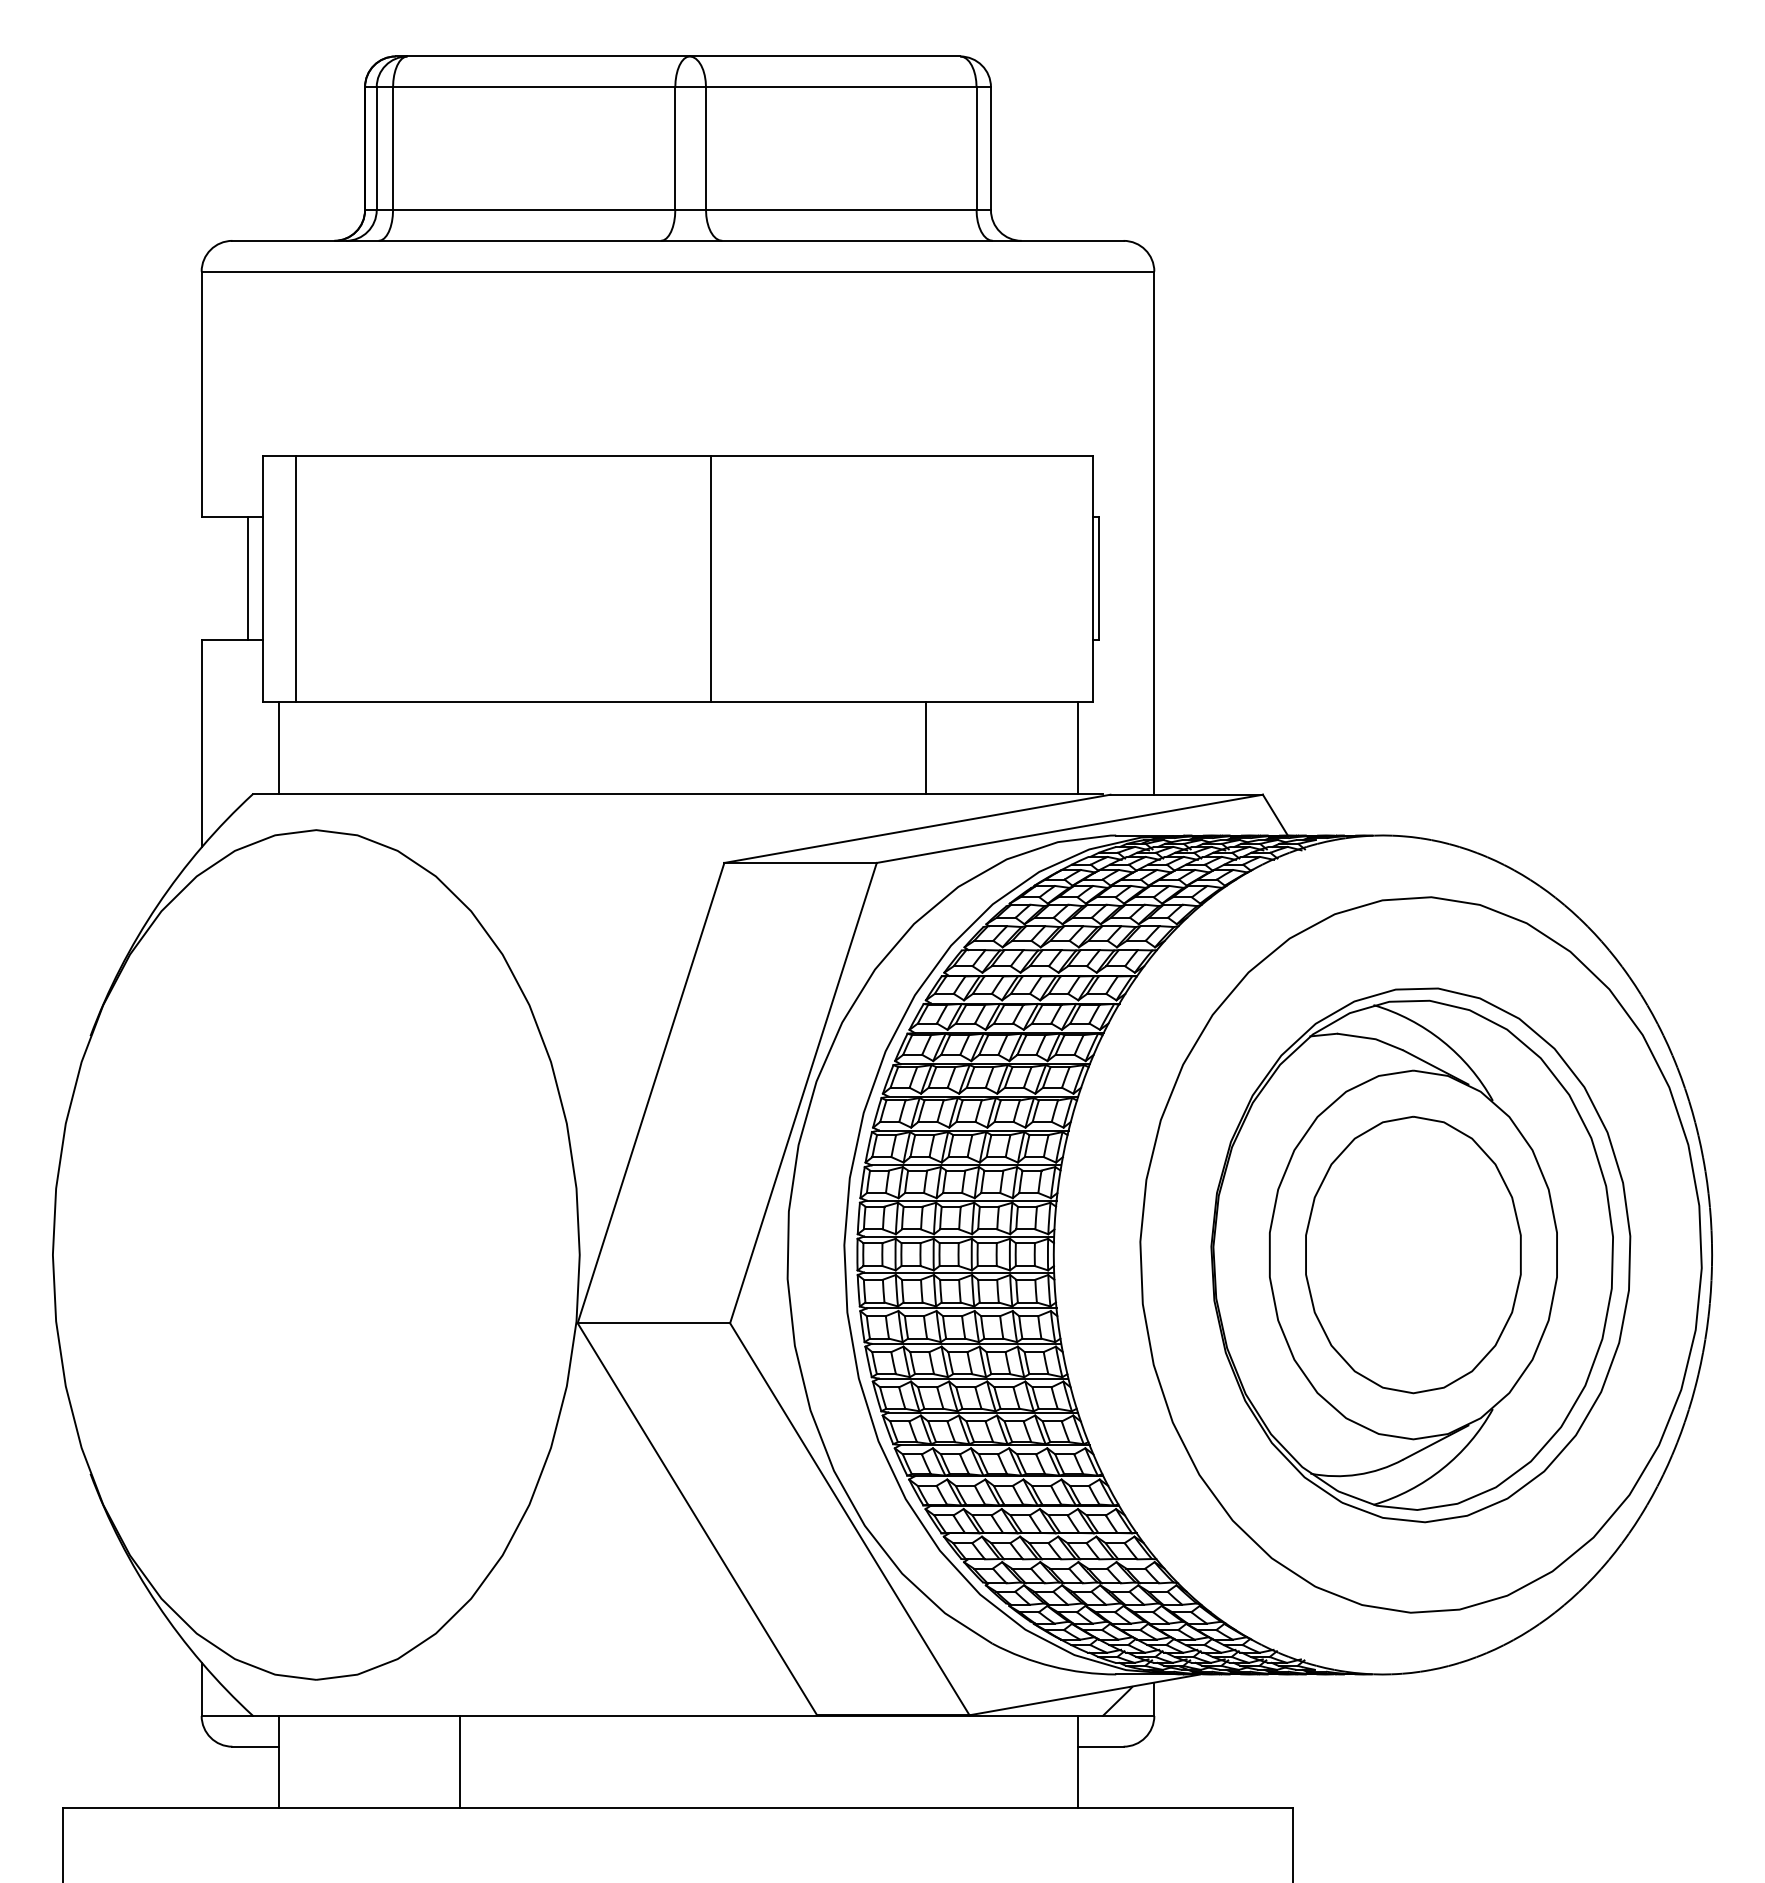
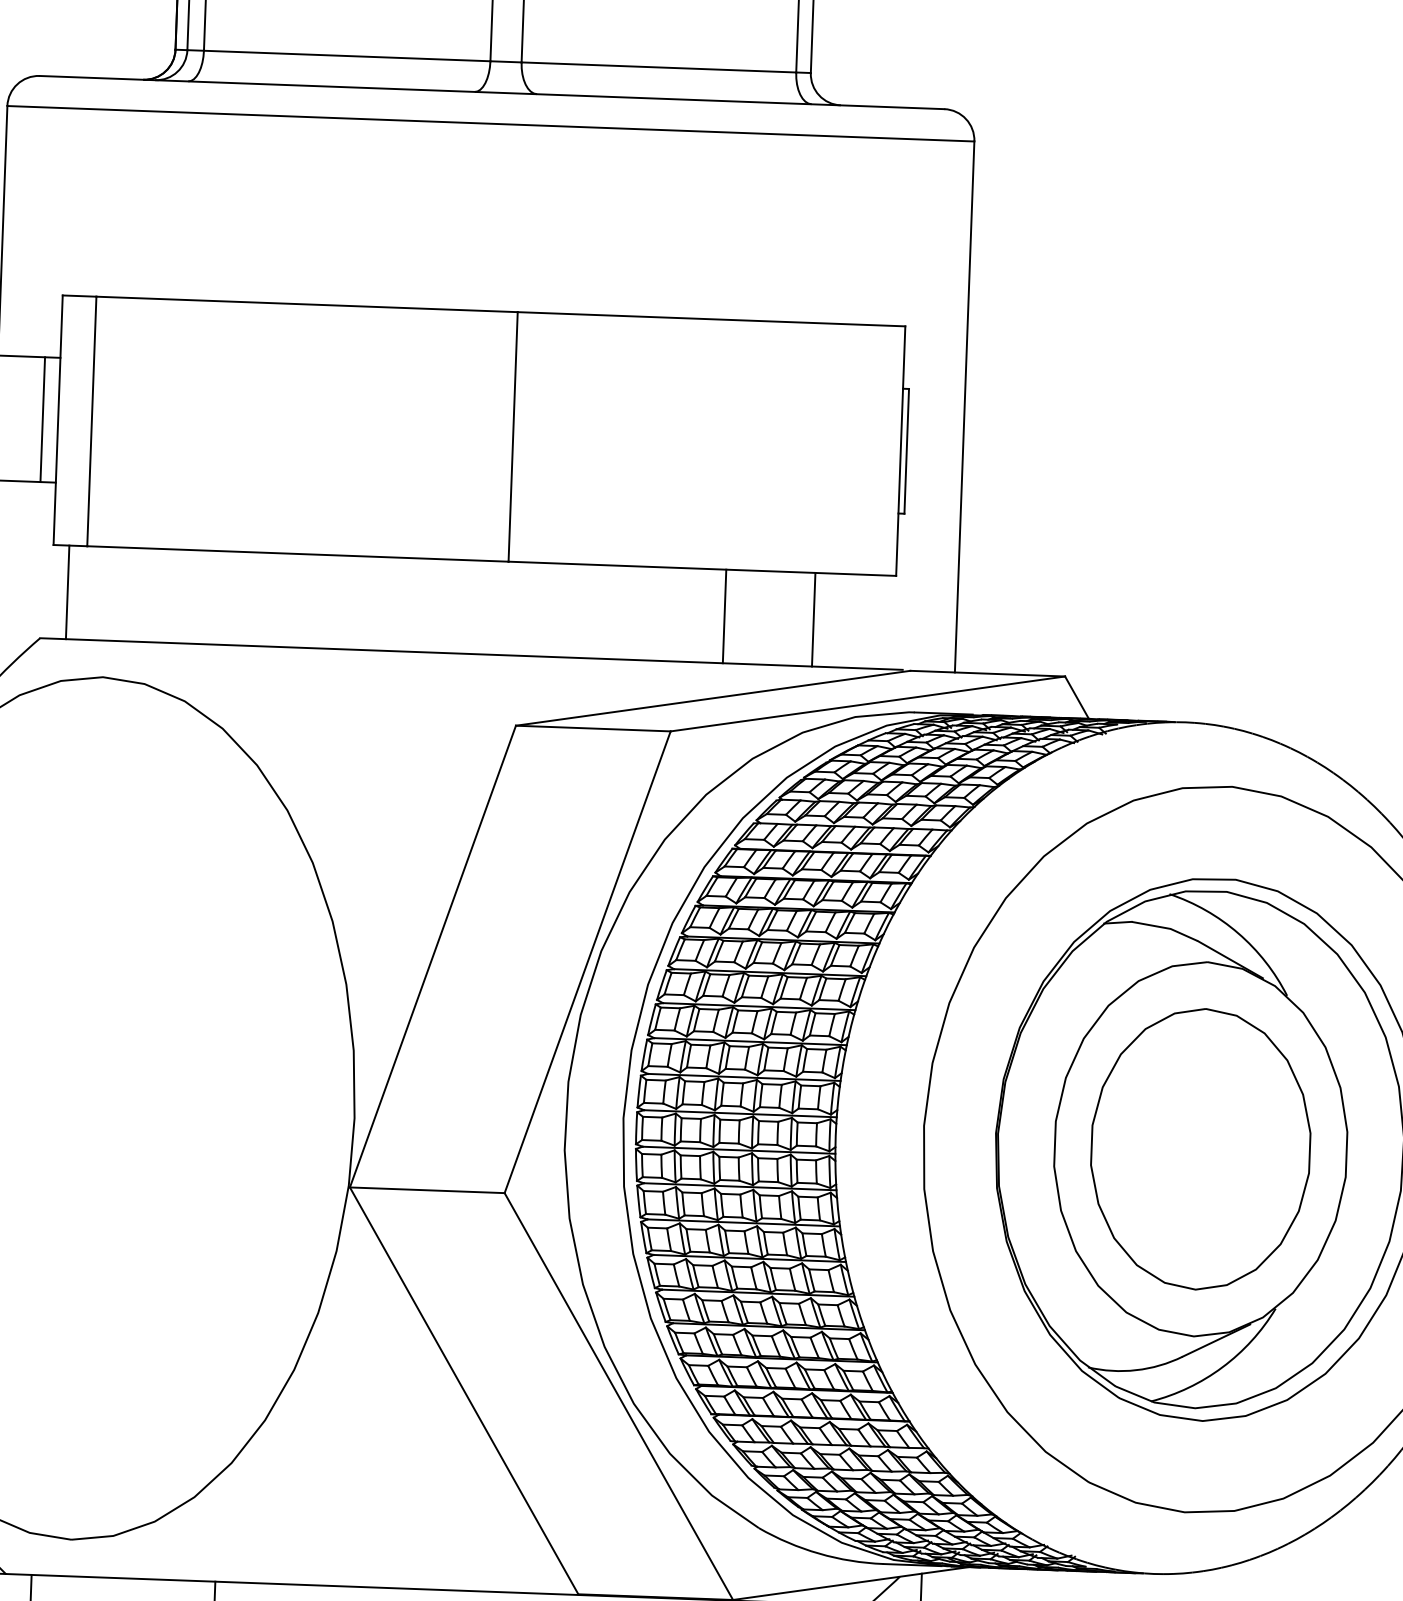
line: (1077, 747) -> (813, 619), moved

